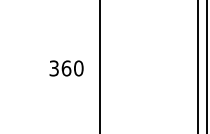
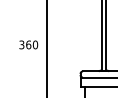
text: (66, 67) -> (28, 44), moved

